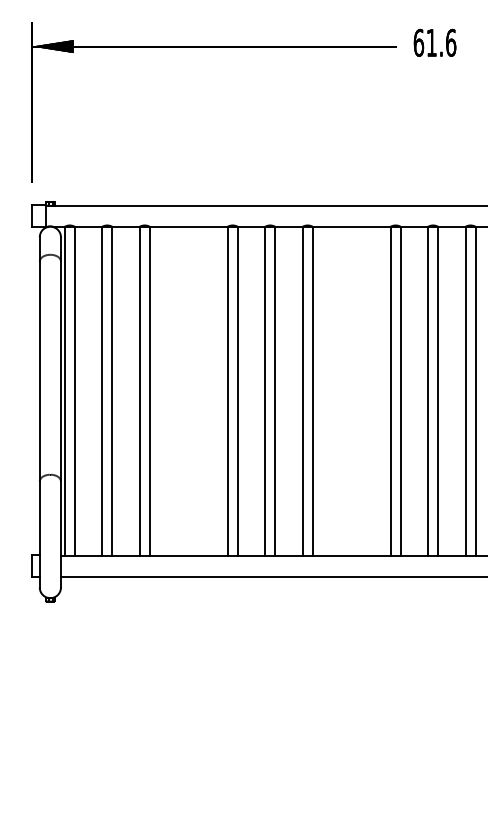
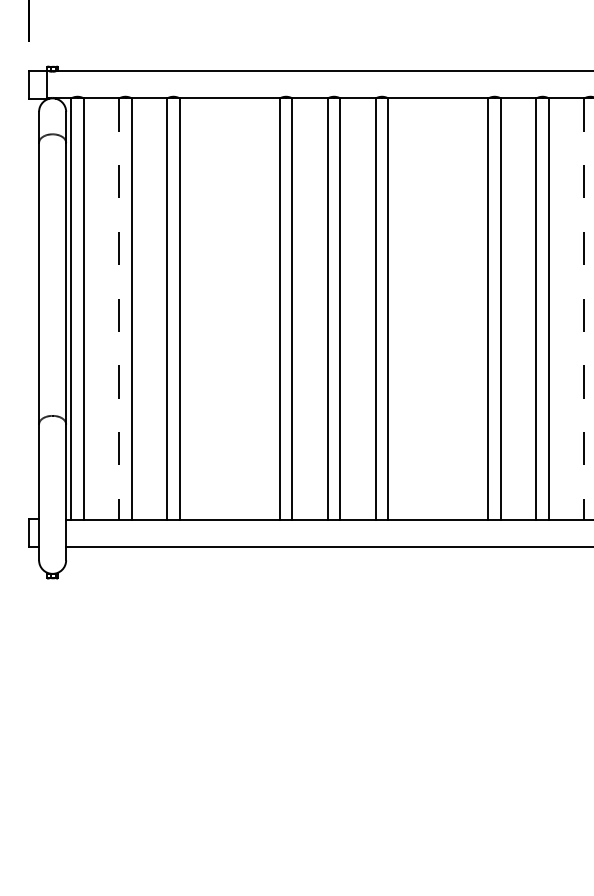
line: (102, 391) -> (119, 309), solid -> dashed
line: (465, 391) -> (584, 309), solid -> dashed

